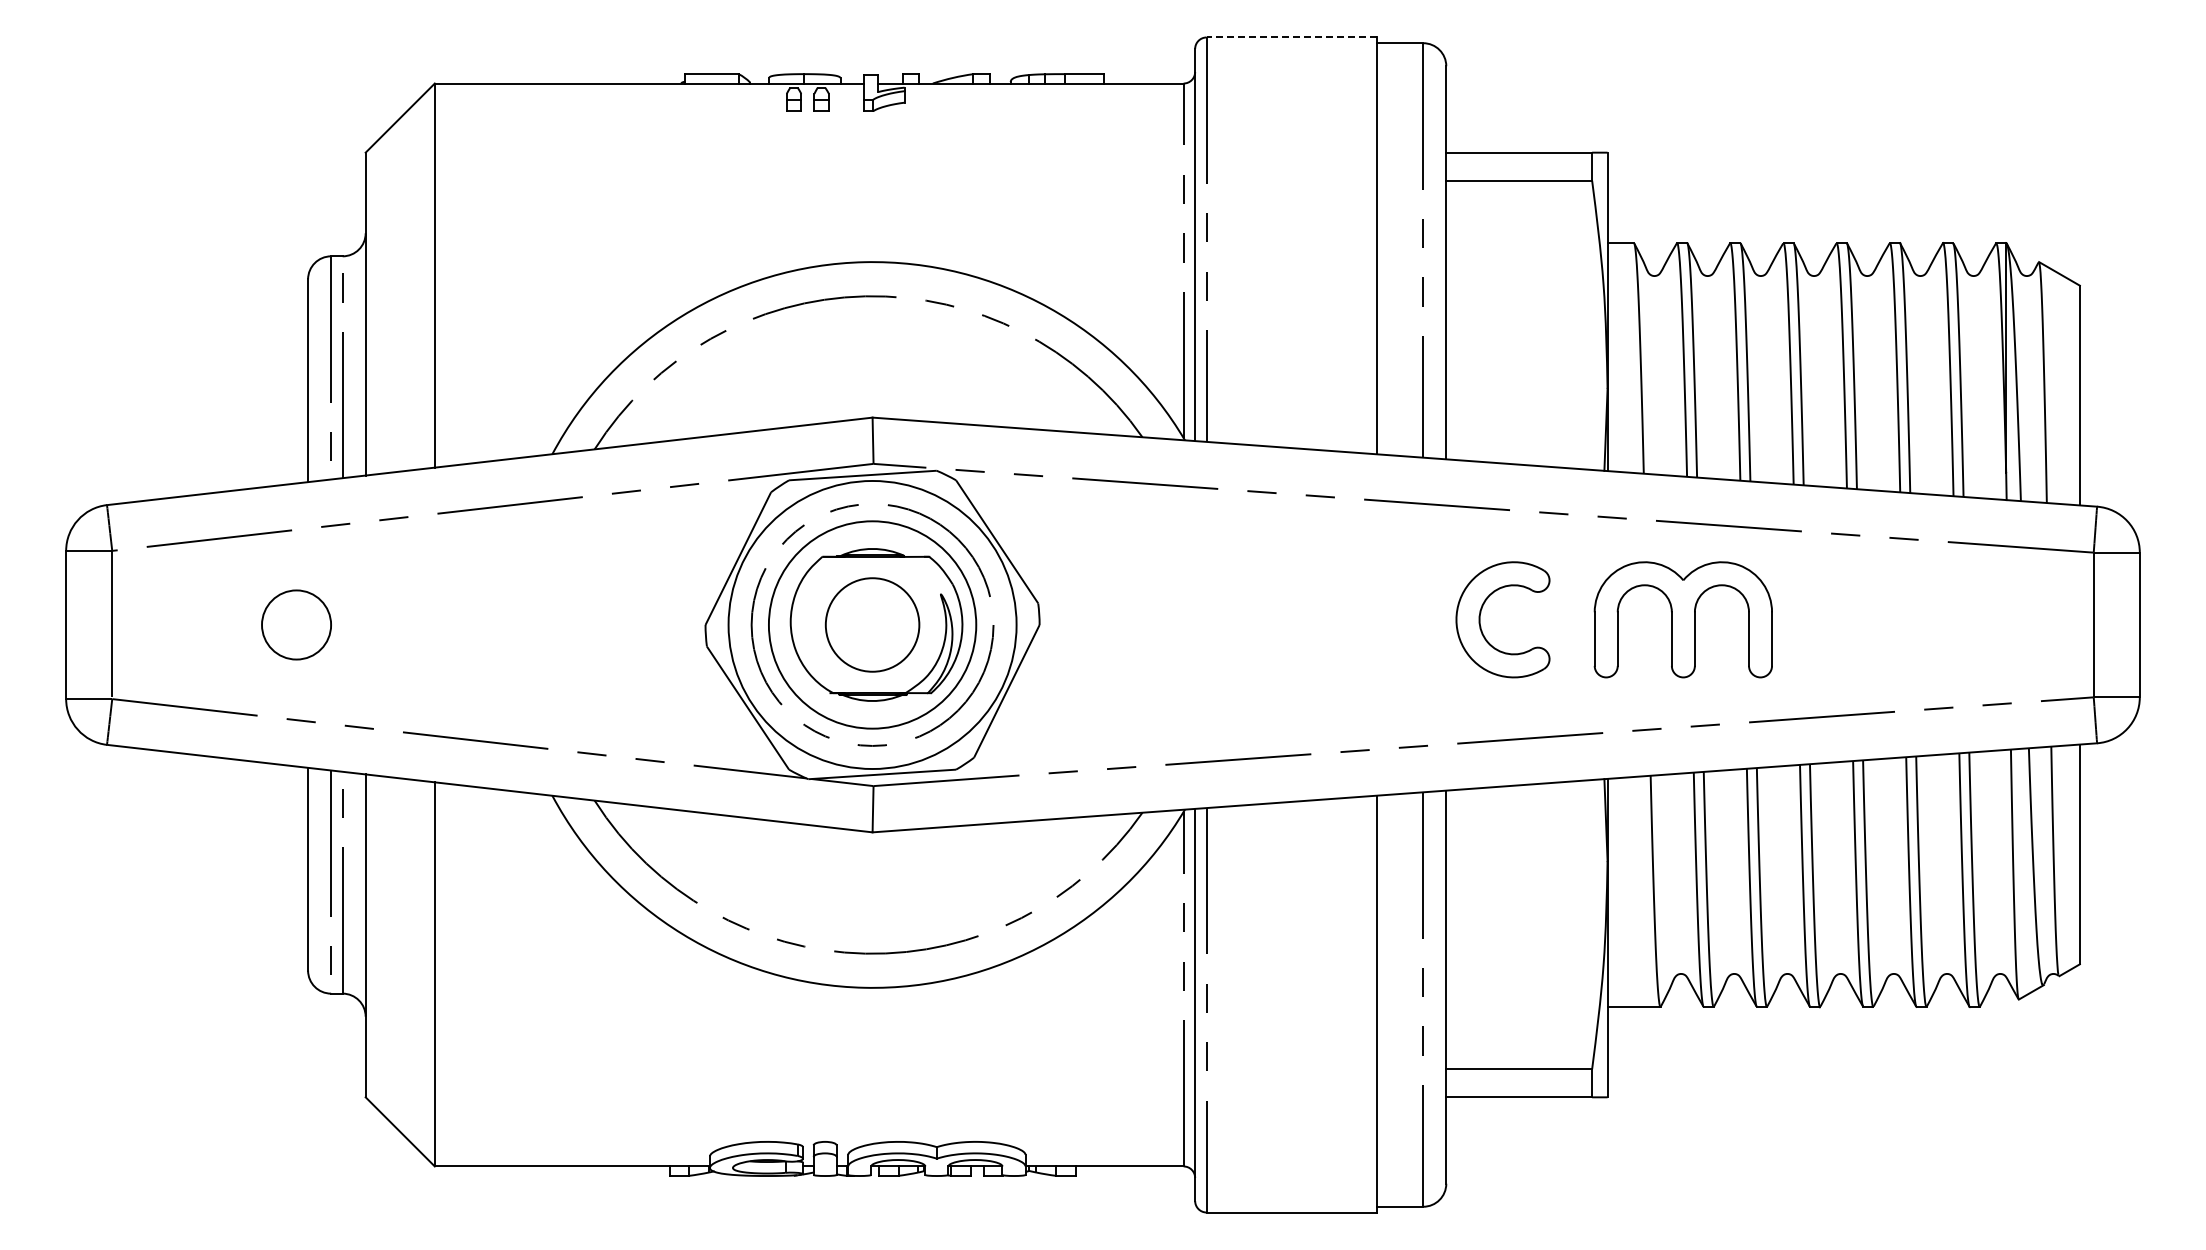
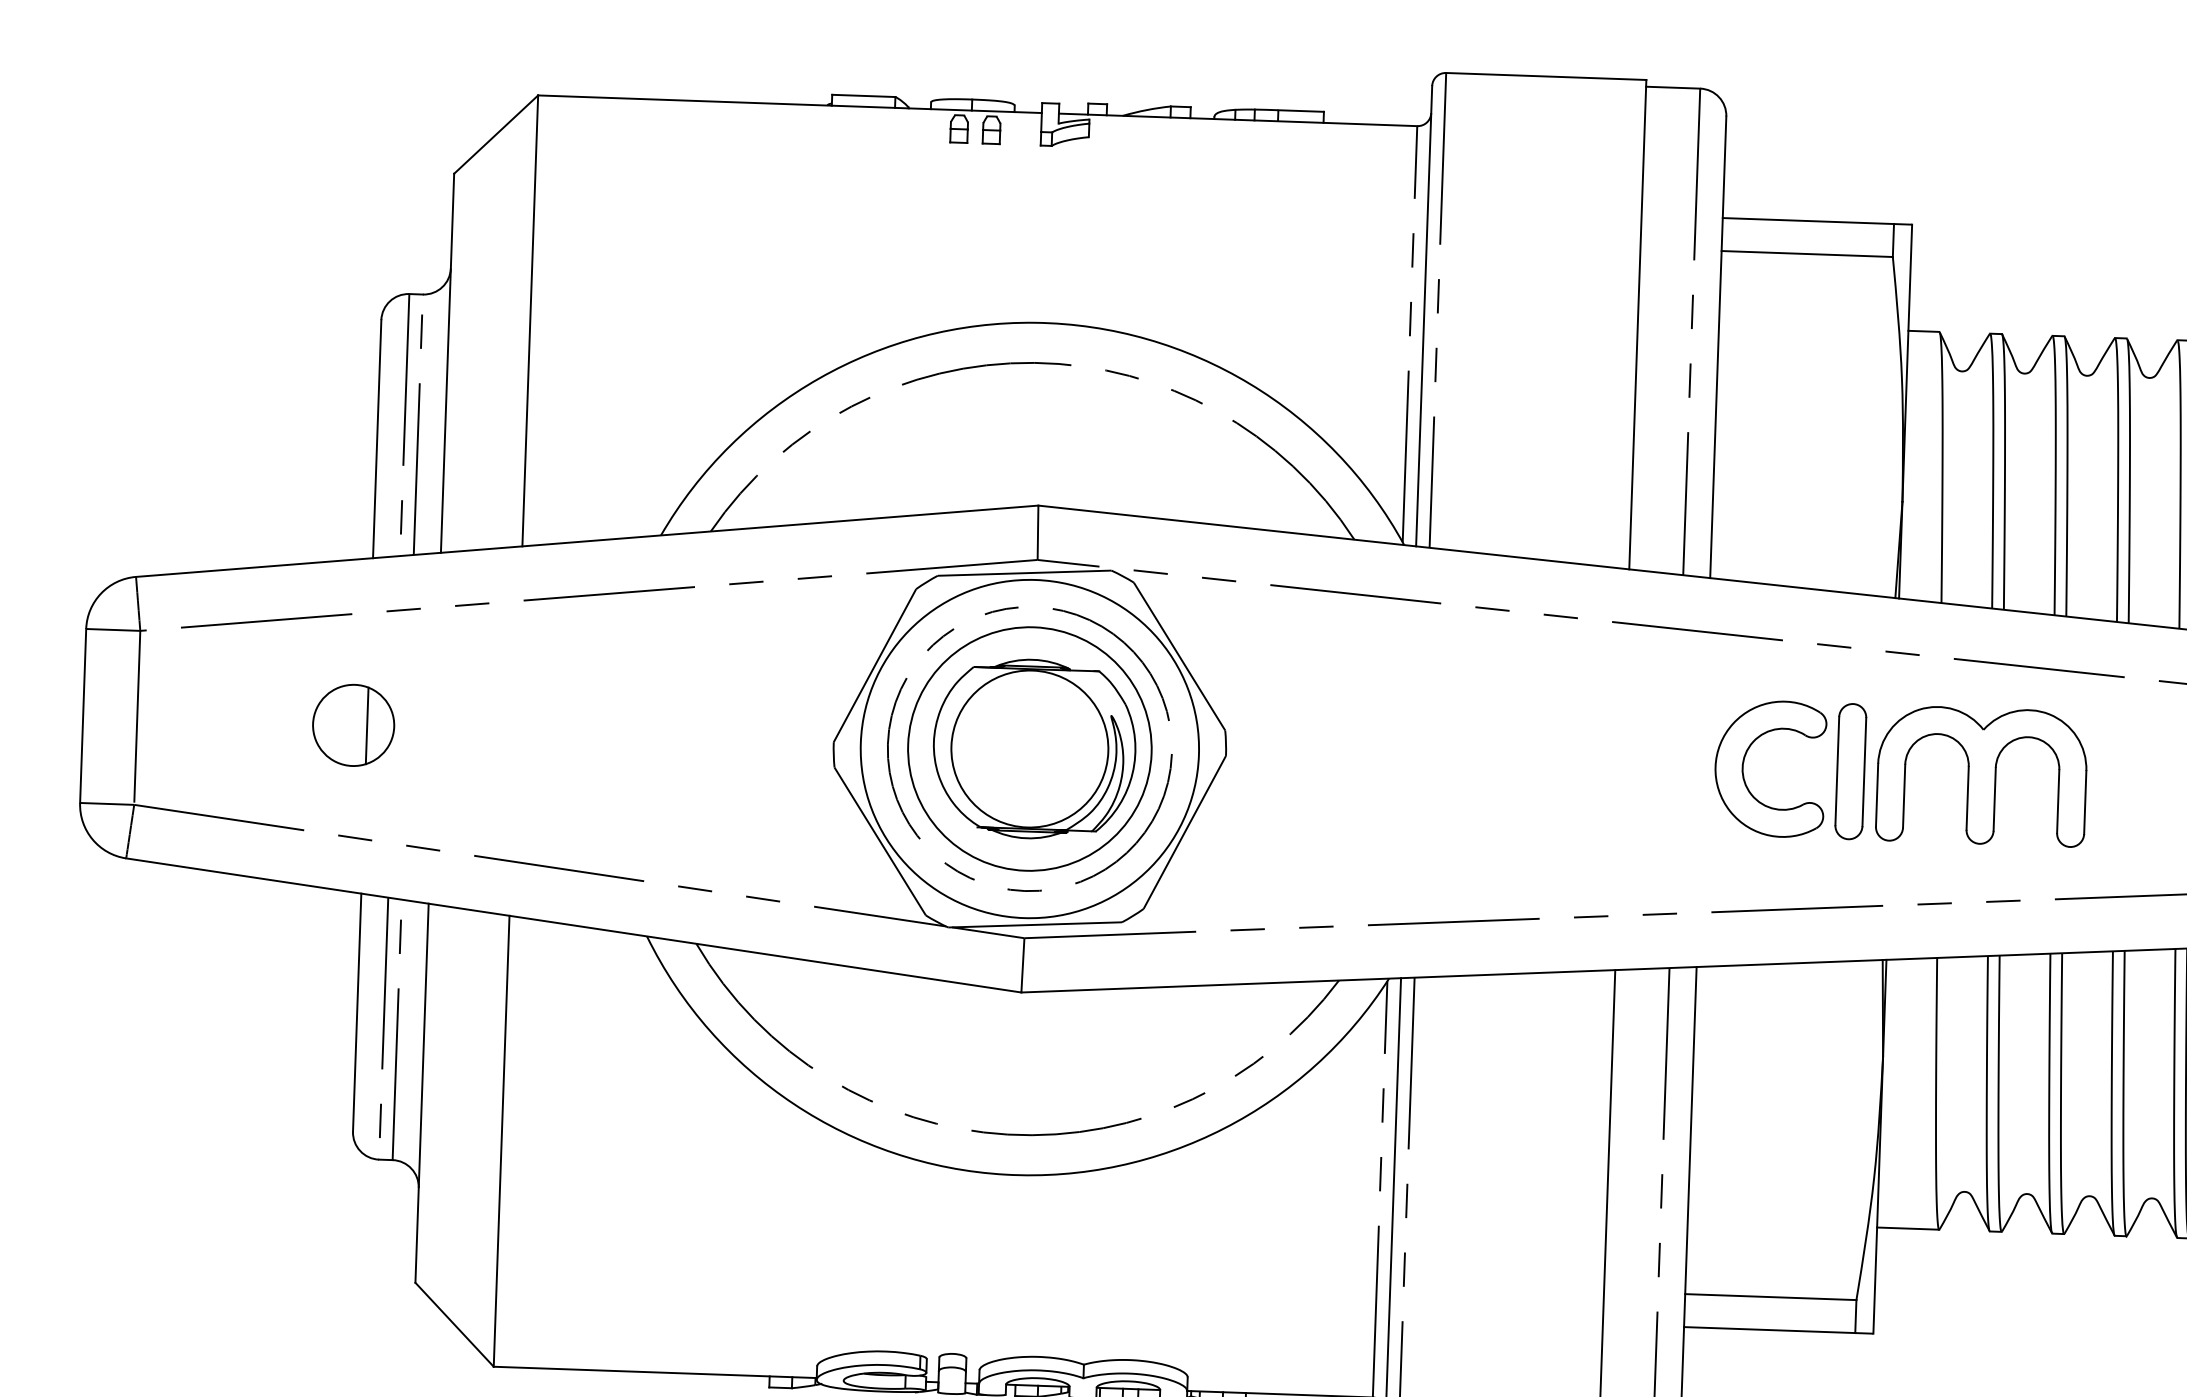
line: (1291, 37) -> (1545, 76), dashed -> solid
part: (1571, 619) -> (1850, 771), added
line: (308, 624) -> (367, 725), added
circle: (872, 624) -> (1029, 748), size x1.43

